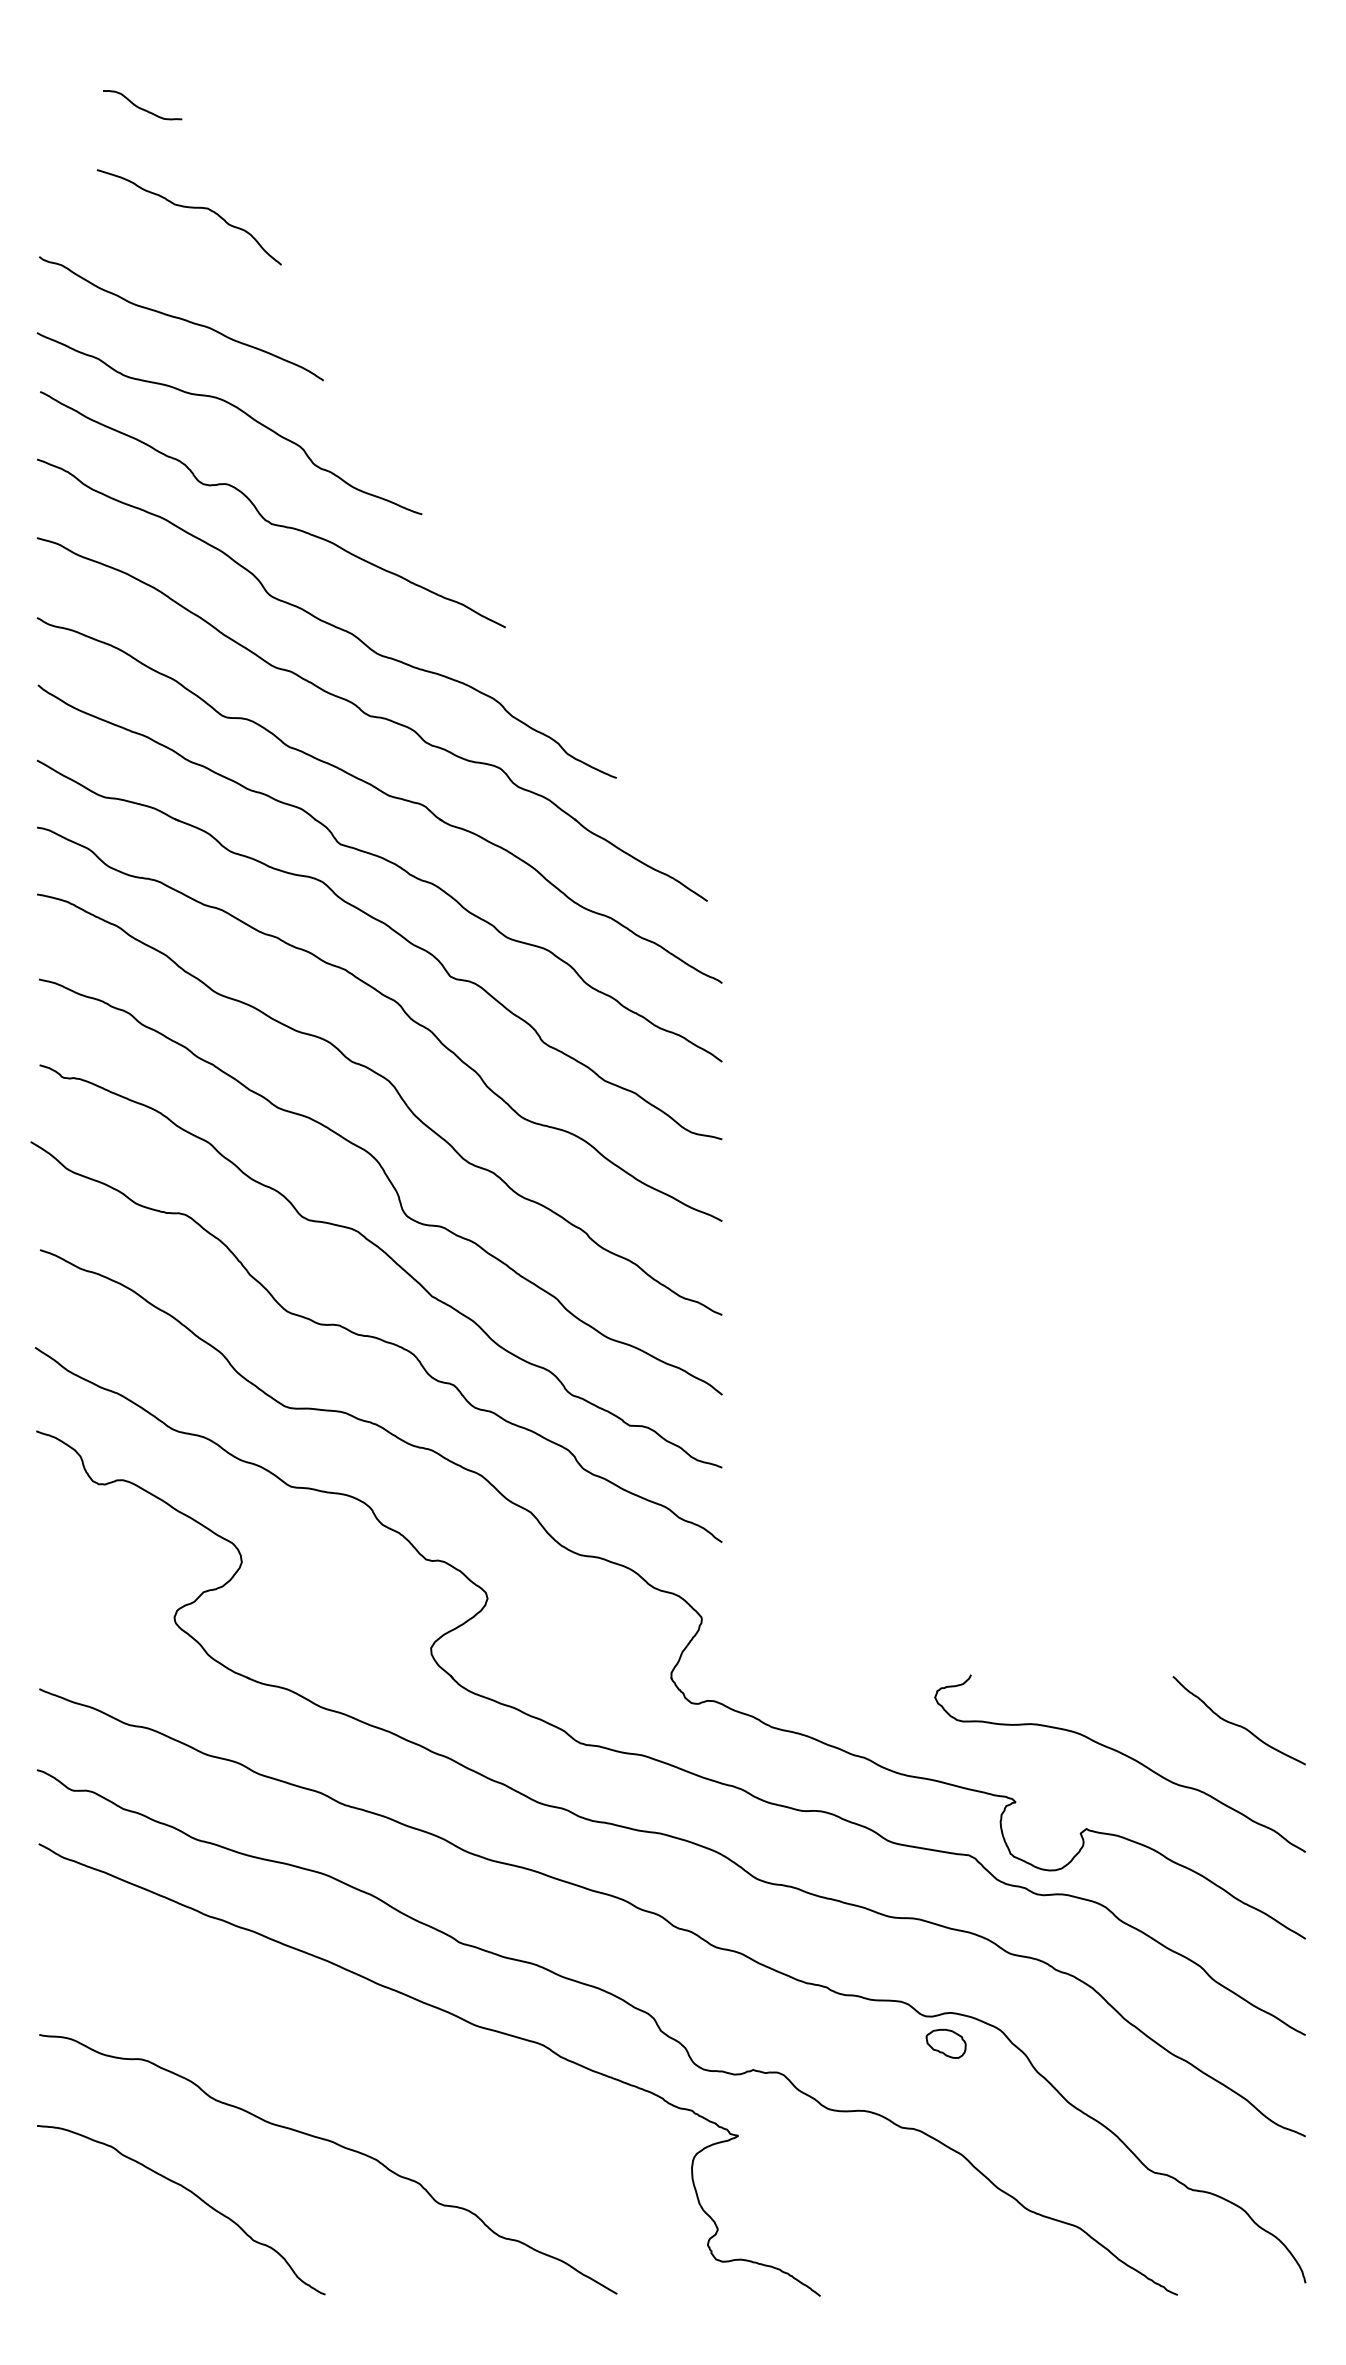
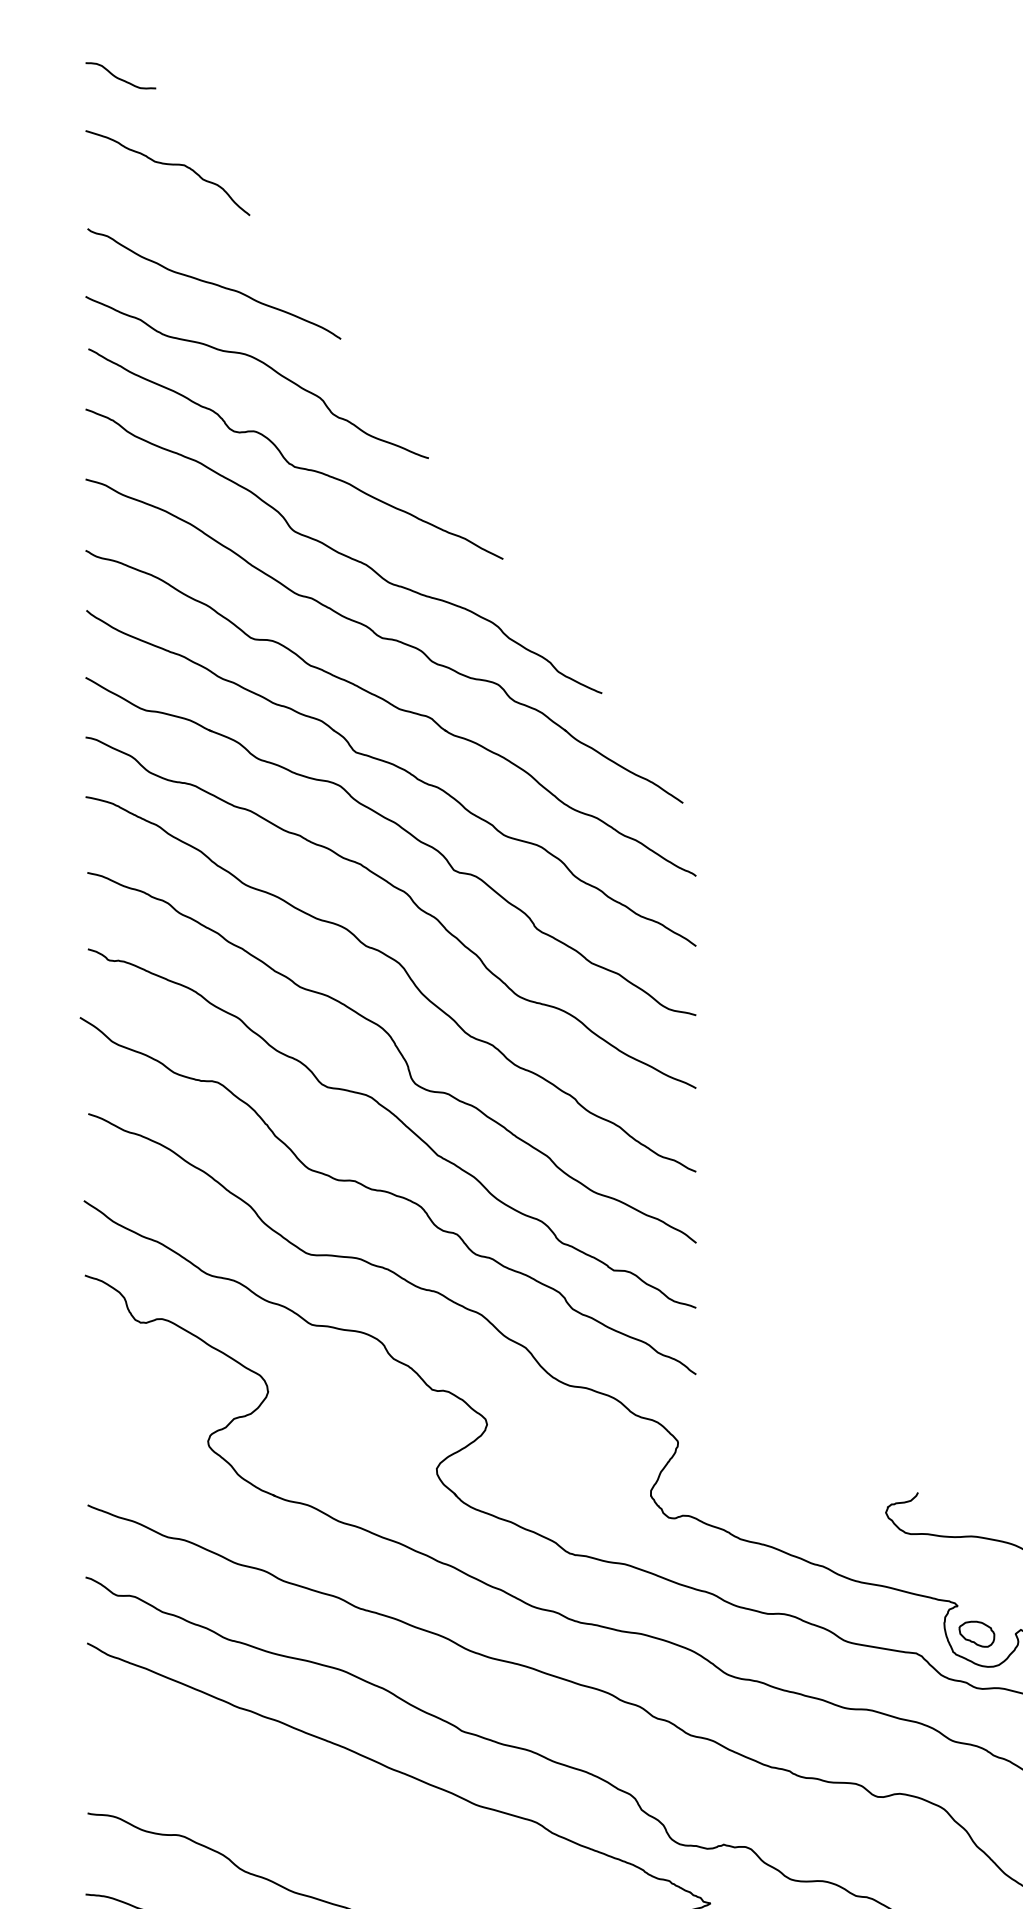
curve: (141, 107) -> (119, 77), moved
curve: (189, 208) -> (168, 165), moved
part: (945, 2043) -> (976, 1633), moved

